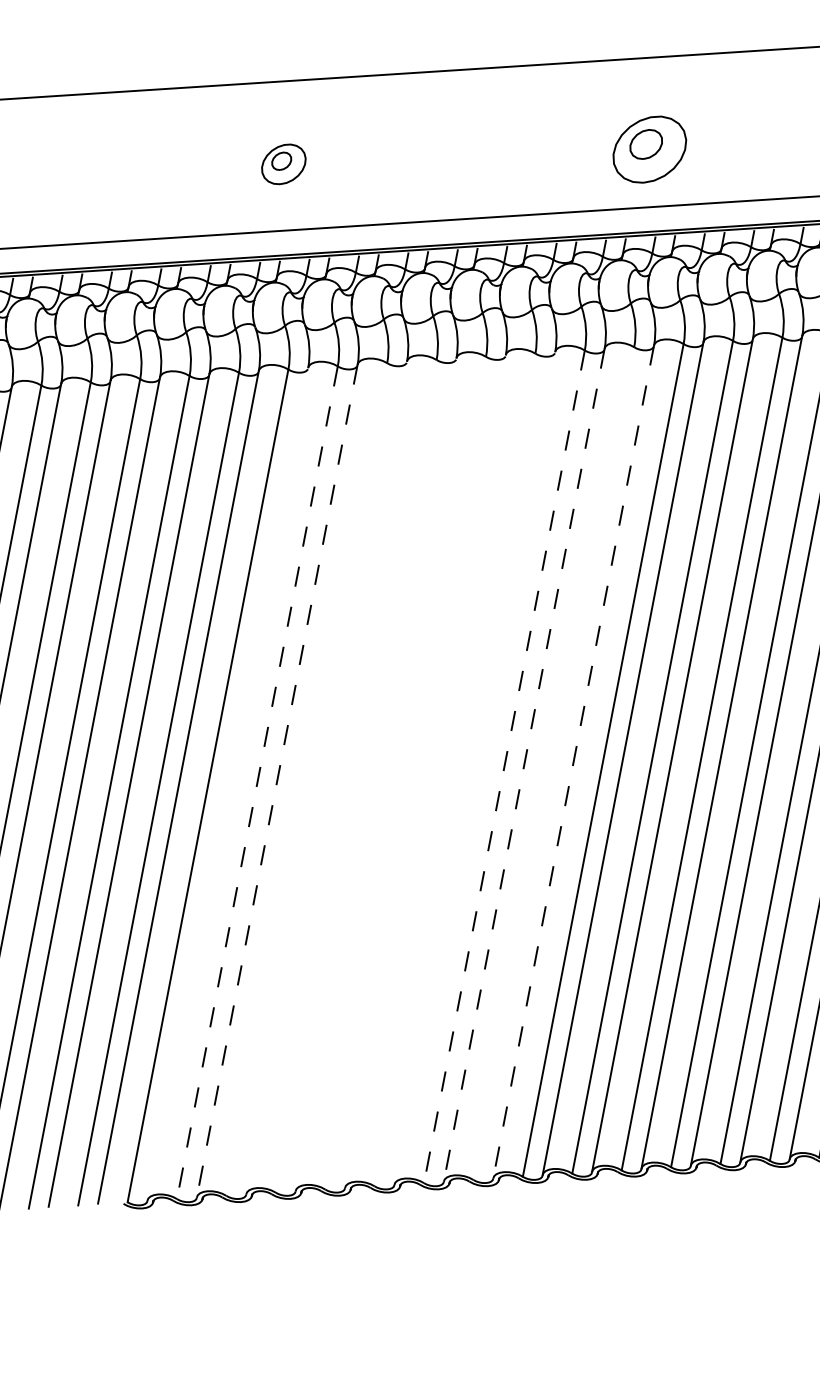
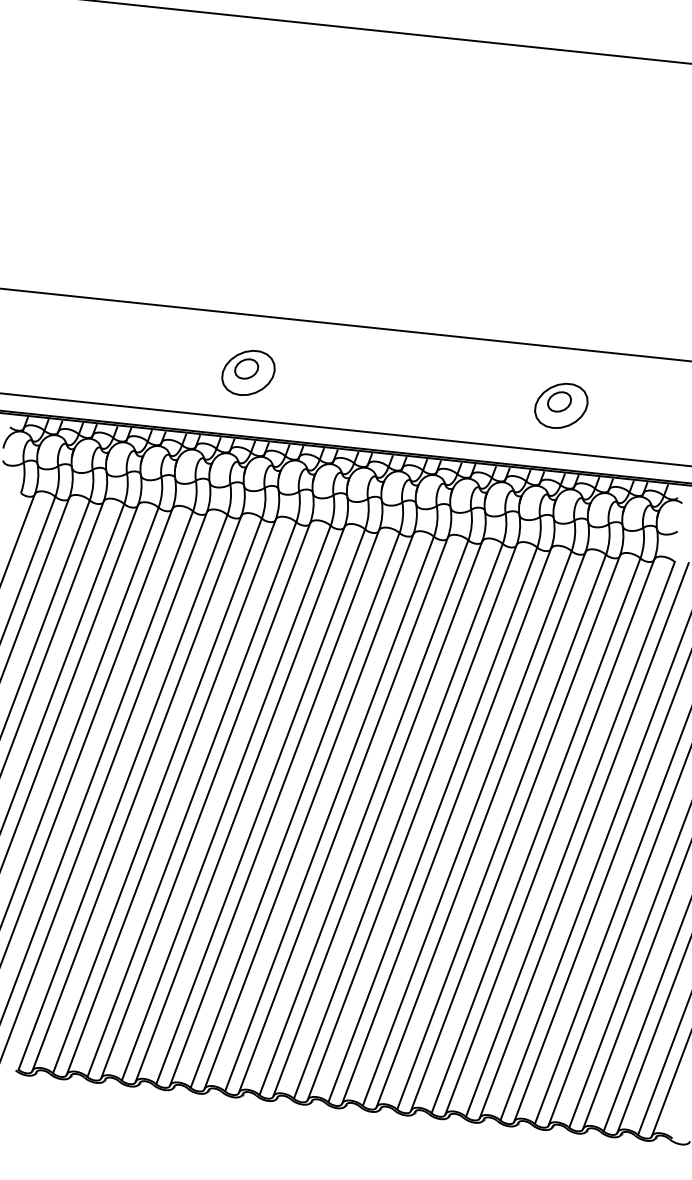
part: (649, 148) -> (561, 405), moved
part: (283, 163) -> (248, 372), size x1.67
line: (573, 762) -> (377, 819), dashed -> solid
line: (553, 763) -> (363, 817), added
line: (524, 765) -> (343, 815), dashed -> solid
line: (504, 767) -> (329, 814), dashed -> solid
line: (474, 768) -> (308, 811), added
line: (425, 770) -> (274, 807), added
line: (454, 770) -> (294, 810), added
line: (405, 772) -> (260, 806), added
line: (374, 773) -> (239, 803), added
line: (354, 775) -> (225, 802), added
line: (326, 777) -> (205, 800), added
line: (306, 779) -> (191, 799), added
line: (277, 781) -> (171, 797), dashed -> solid
line: (227, 782) -> (136, 792), added
line: (257, 783) -> (157, 796), dashed -> solid

